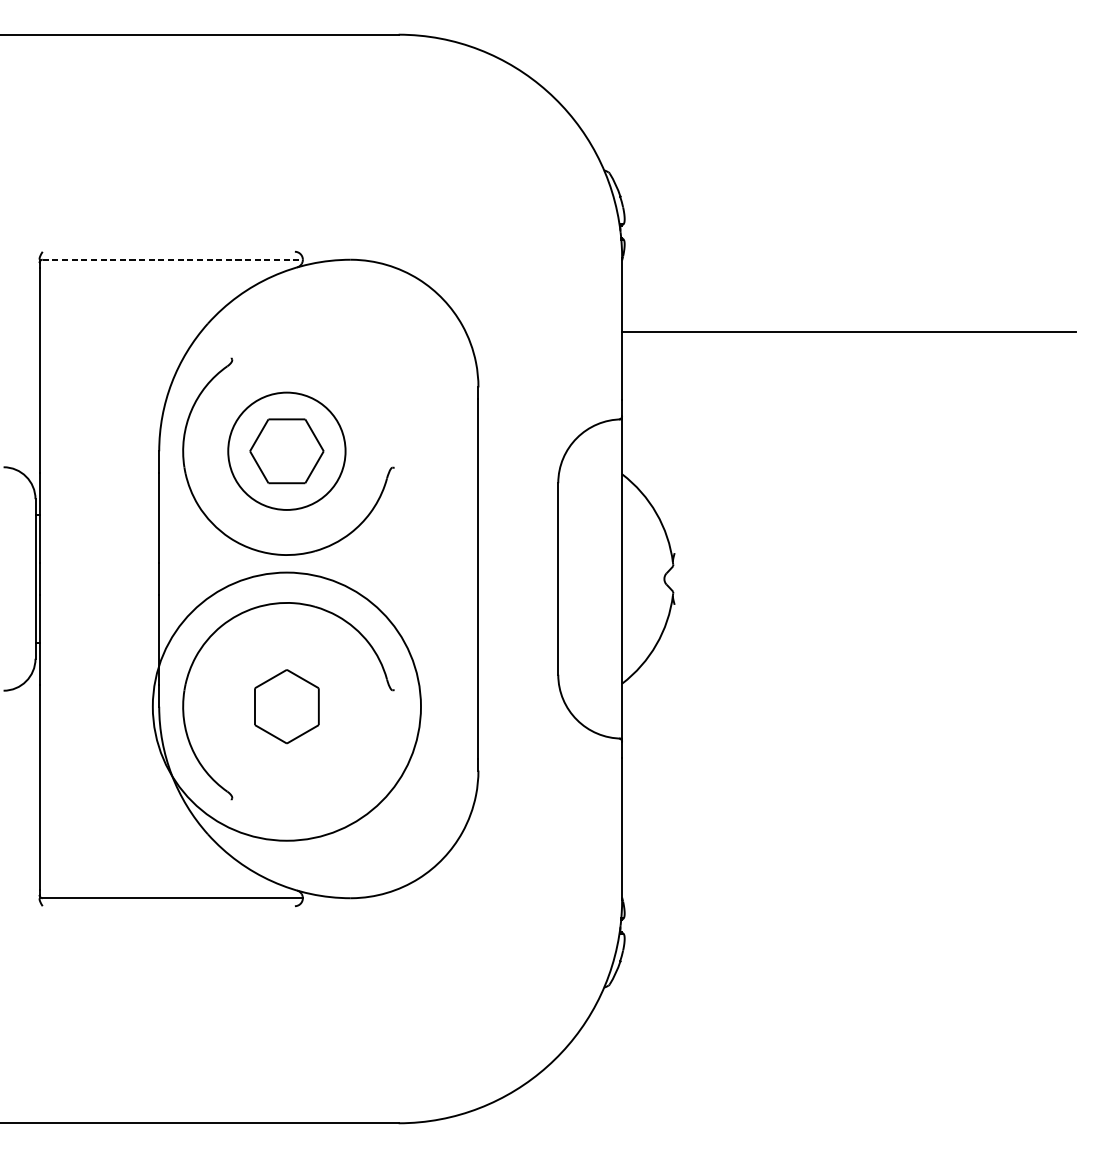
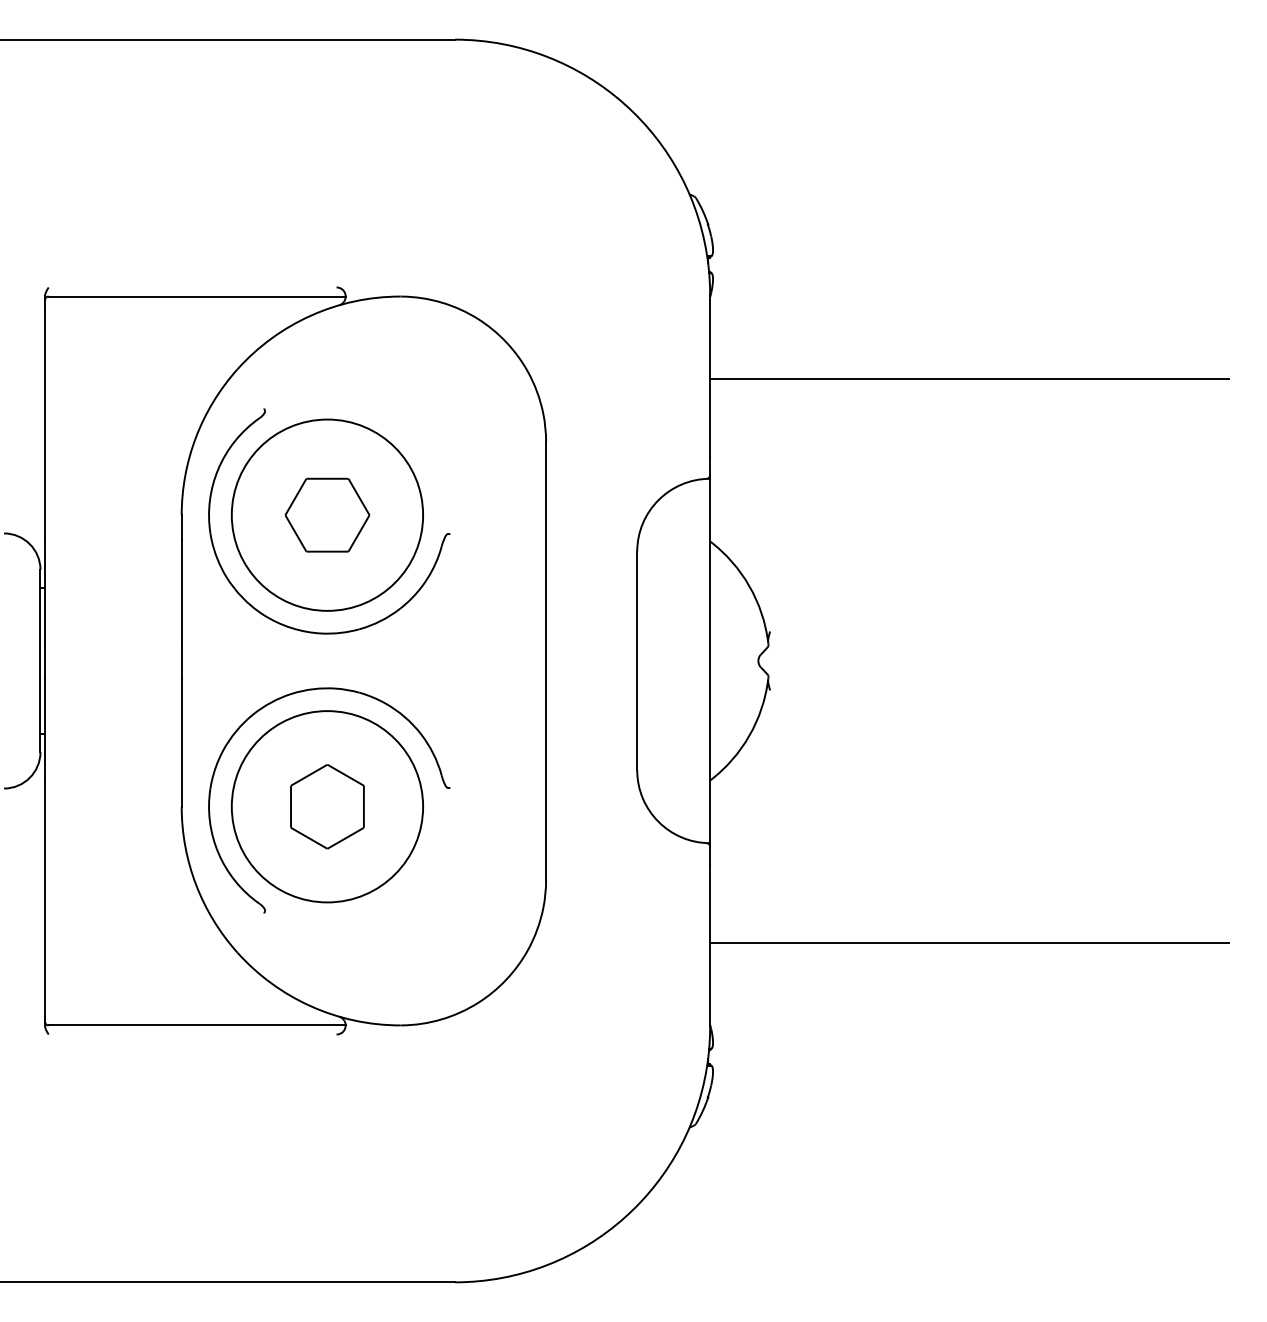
line: (173, 259) -> (197, 296), dashed -> solid
circle: (286, 450) -> (327, 514), size x1.43
circle: (286, 706) -> (327, 806), size x0.62
line: (849, 826) -> (969, 943), added

